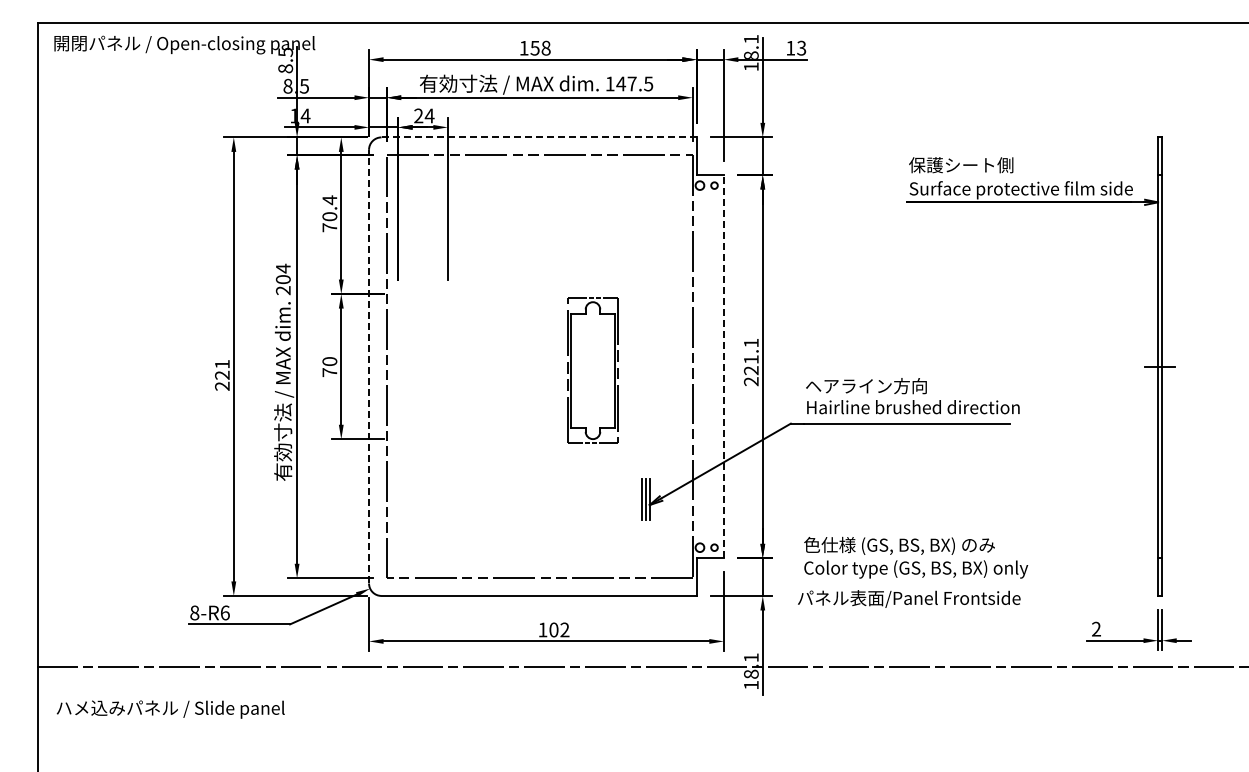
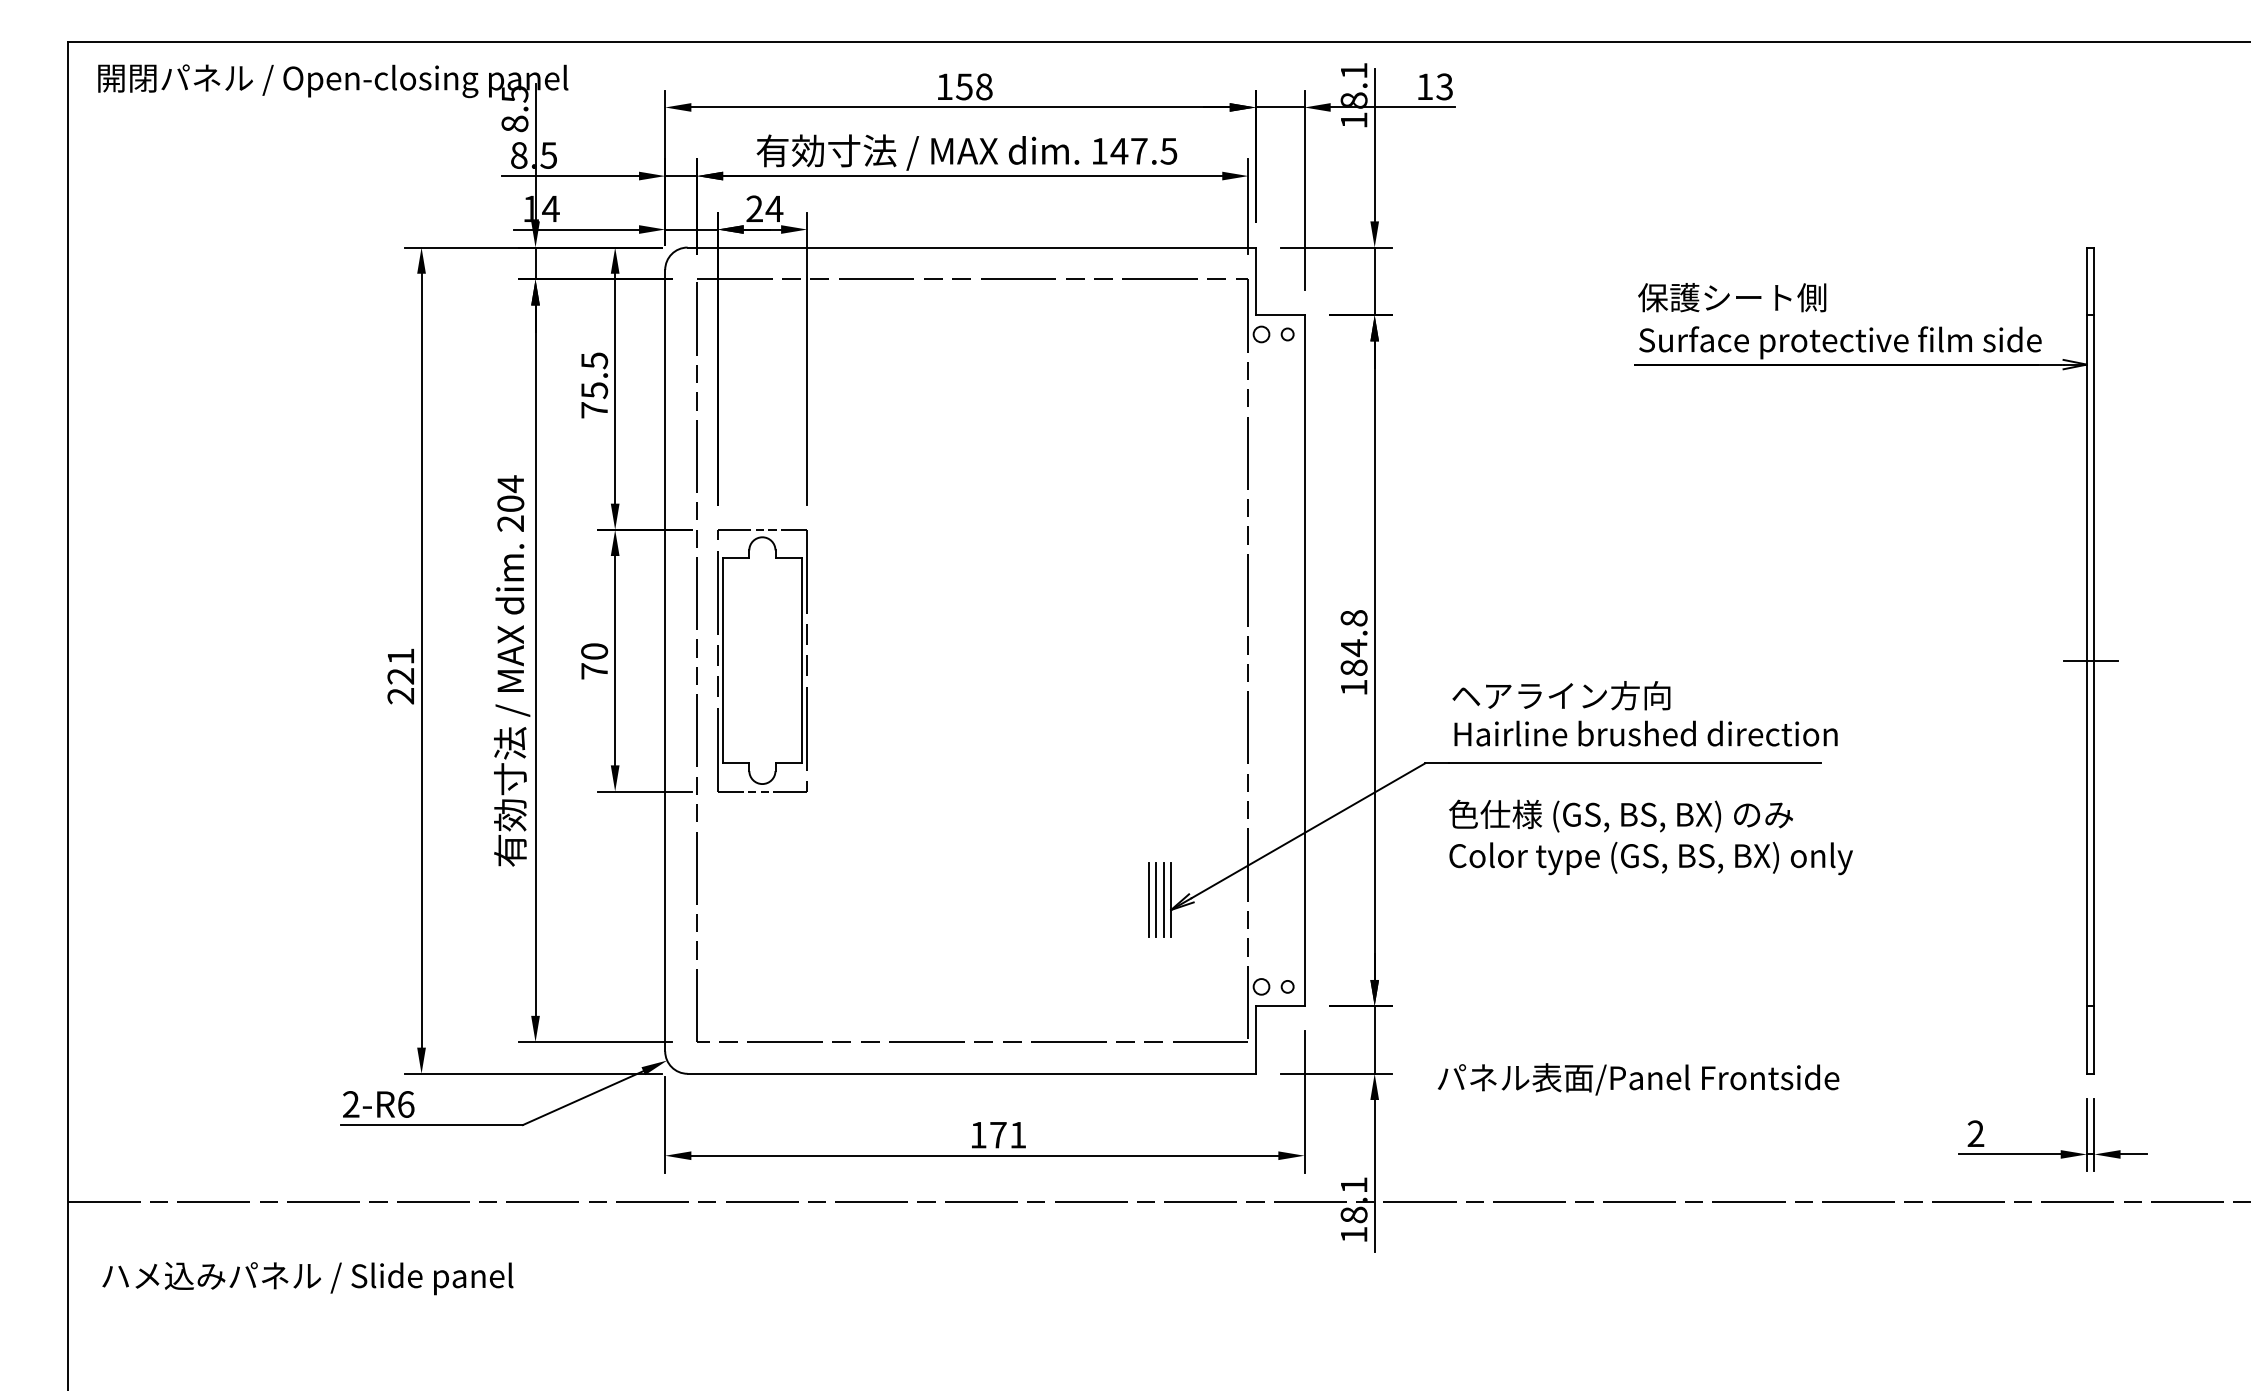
line: (539, 137) -> (972, 247), dashed -> solid
text: (329, 208) -> (593, 375), 70.4 -> 75.5
text: (750, 362) -> (1352, 653), 221.1 -> 184.8
line: (369, 366) -> (666, 660), dashed -> solid
line: (723, 366) -> (1303, 660), dashed -> solid
part: (592, 370) -> (761, 660), moved
line: (637, 499) -> (1148, 900), added
text: (916, 557) -> (1651, 836), moved
text: (194, 612) -> (350, 1103), 8-R6 -> 2-R6
text: (559, 629) -> (1008, 1134), 102 -> 171

